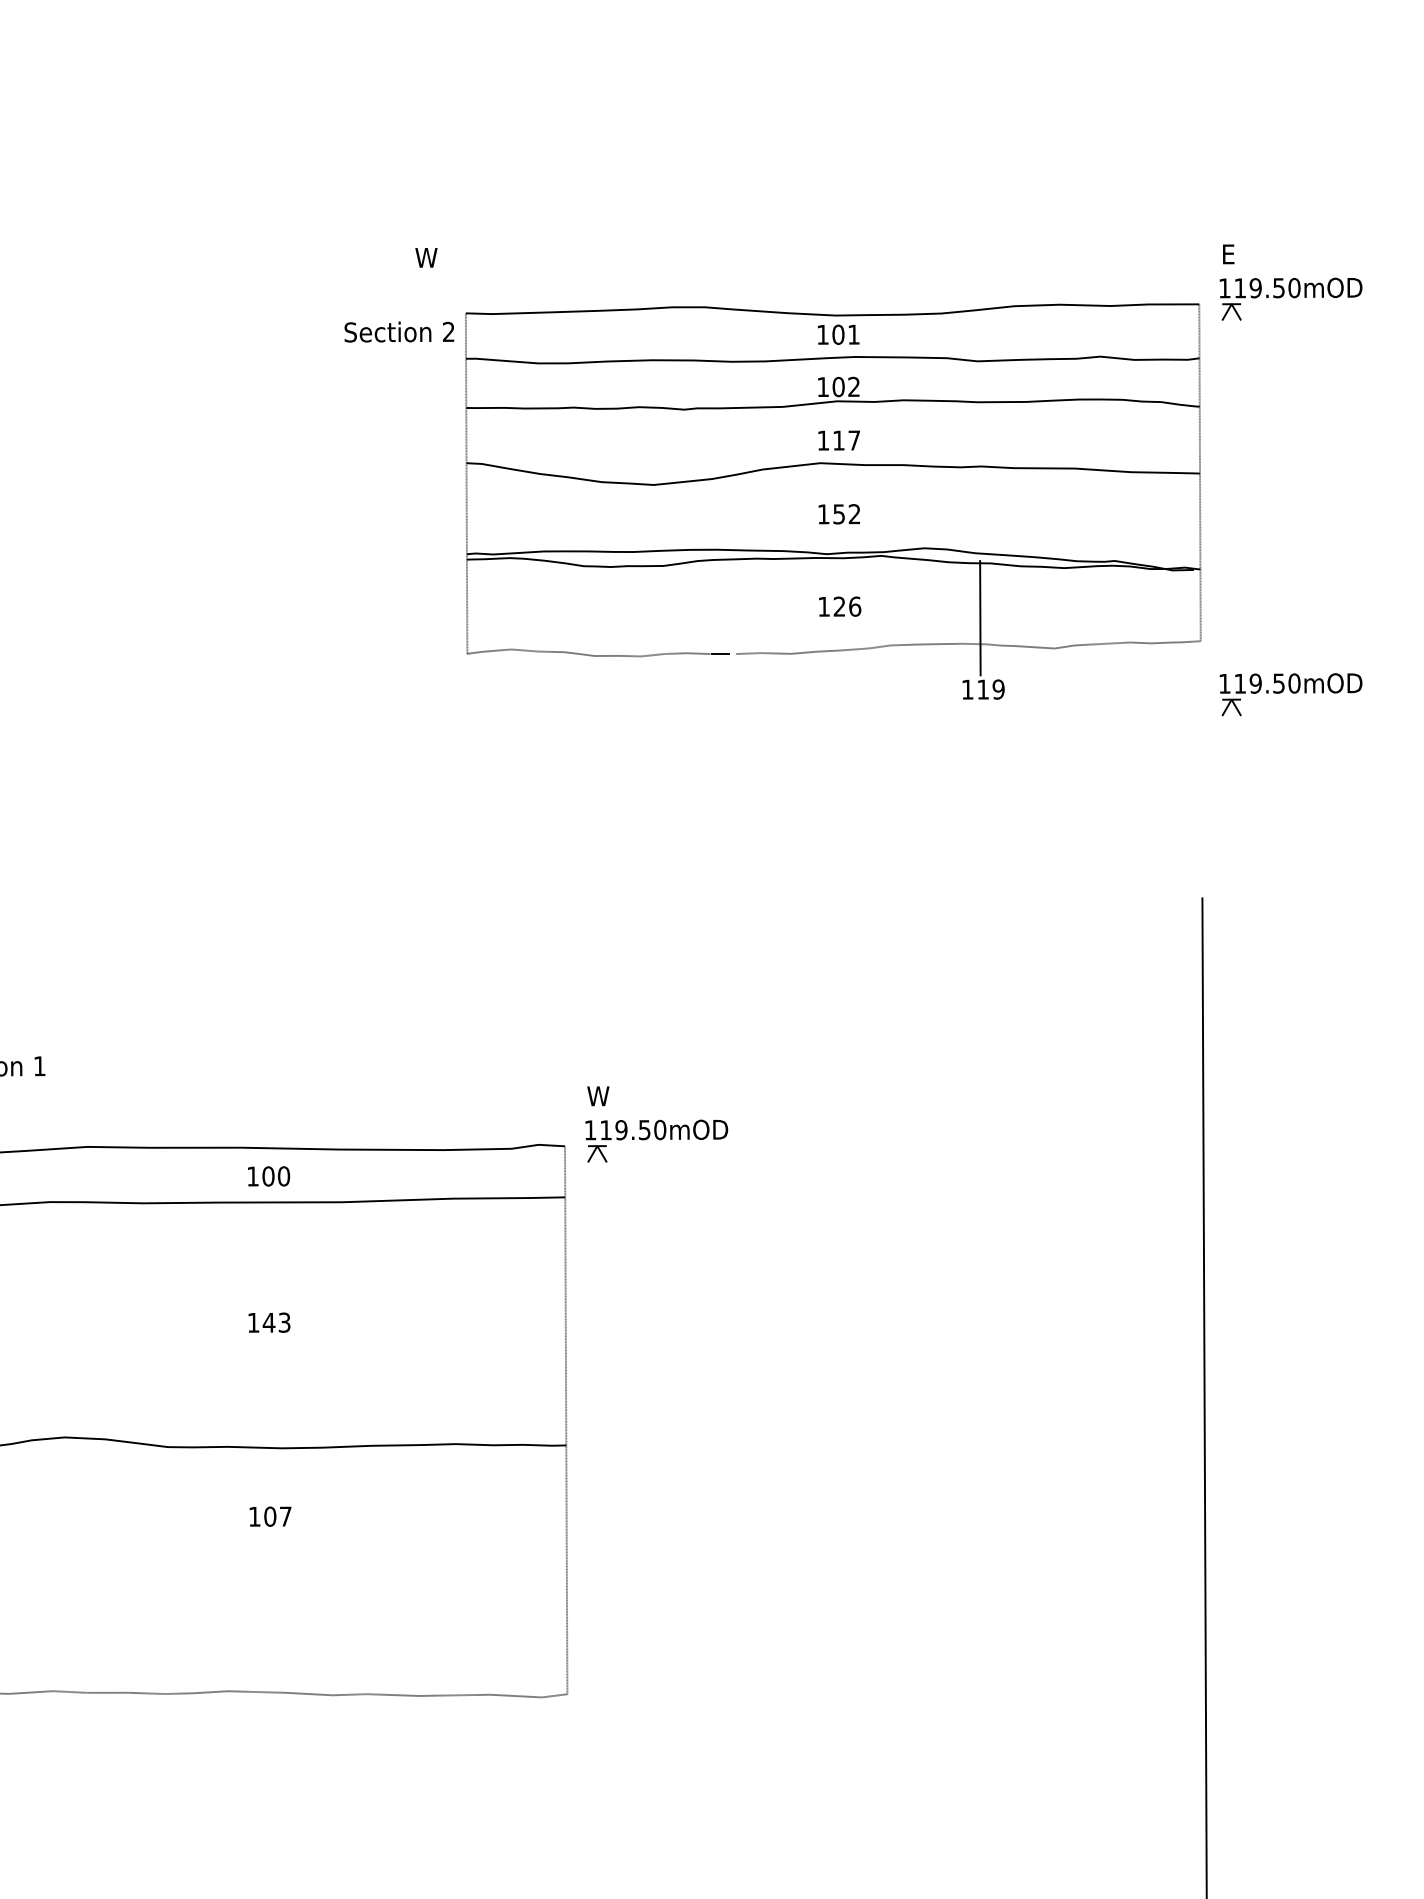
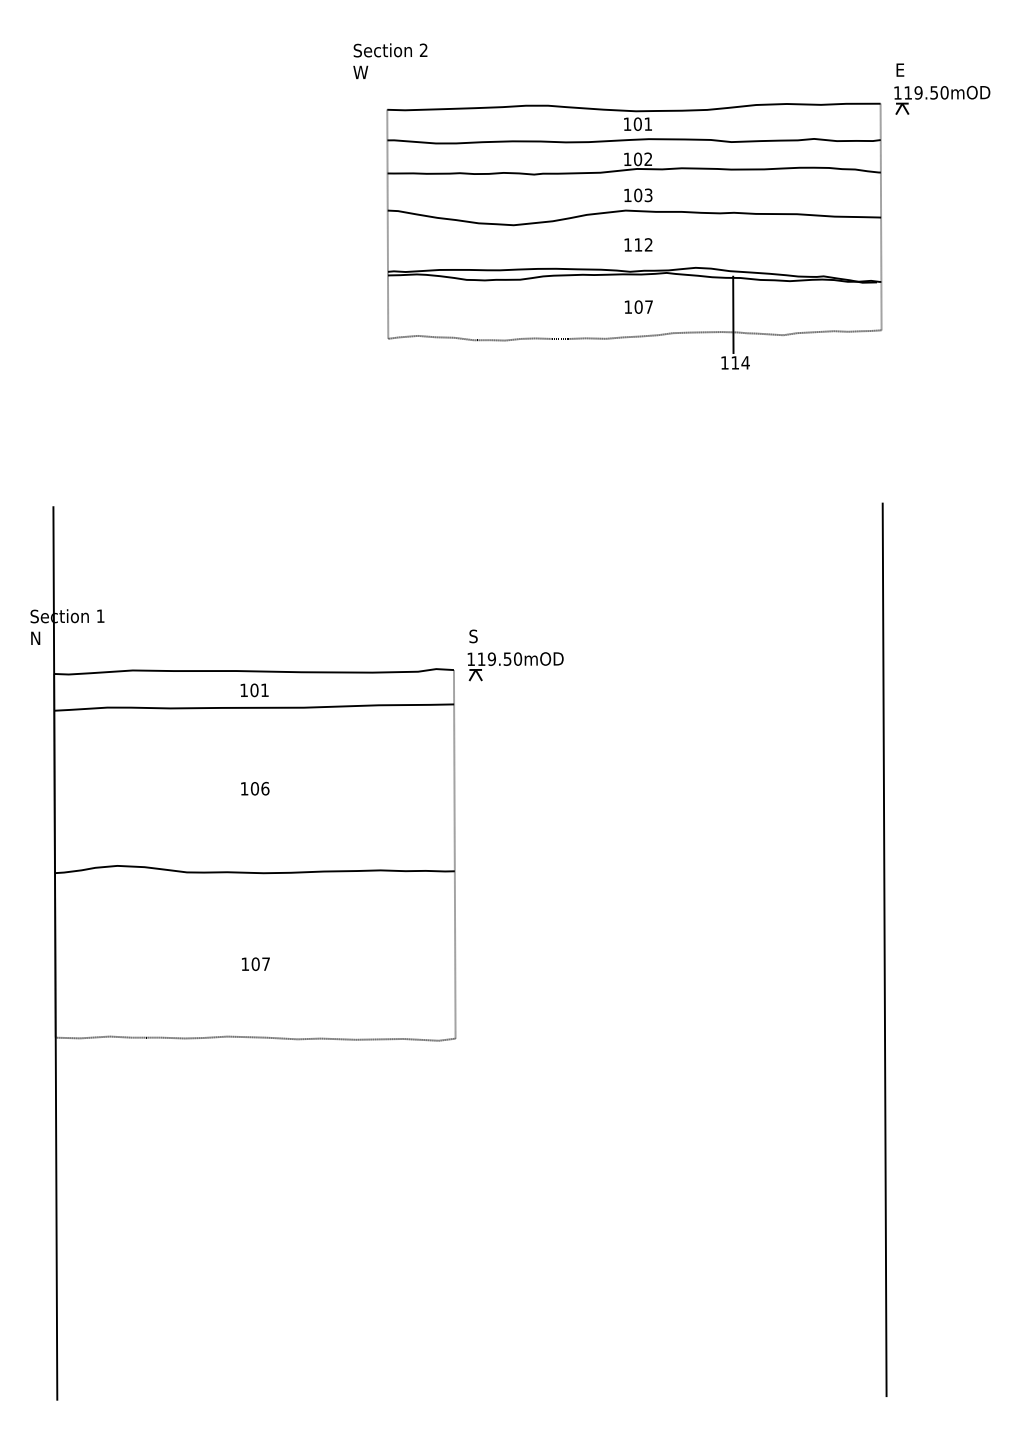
text: (399, 332) -> (390, 50), moved
text: (846, 440) -> (643, 195), 117 -> 103
text: (839, 513) -> (638, 244), 152 -> 112
text: (846, 605) -> (643, 306), 126 -> 107
text: (998, 689) -> (745, 362), 119 -> 114
part: (1291, 693) -> (942, 365), removed
text: (598, 1096) -> (476, 636), W -> S
text: (283, 1176) -> (264, 690), 100 -> 101
text: (275, 1322) -> (259, 788), 143 -> 106
text: (269, 1515) -> (255, 963), moved

